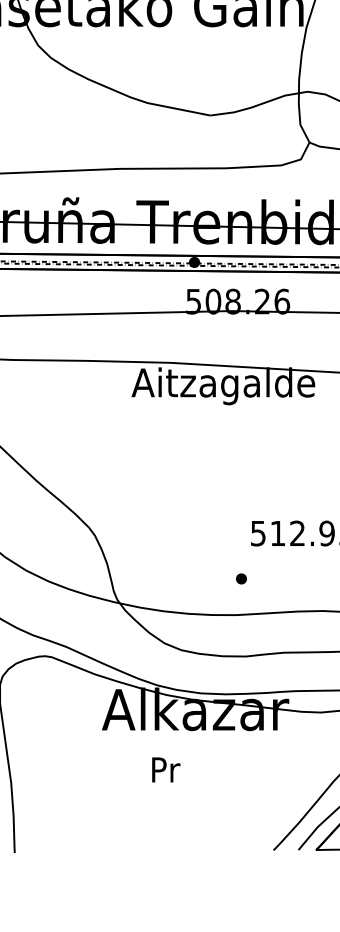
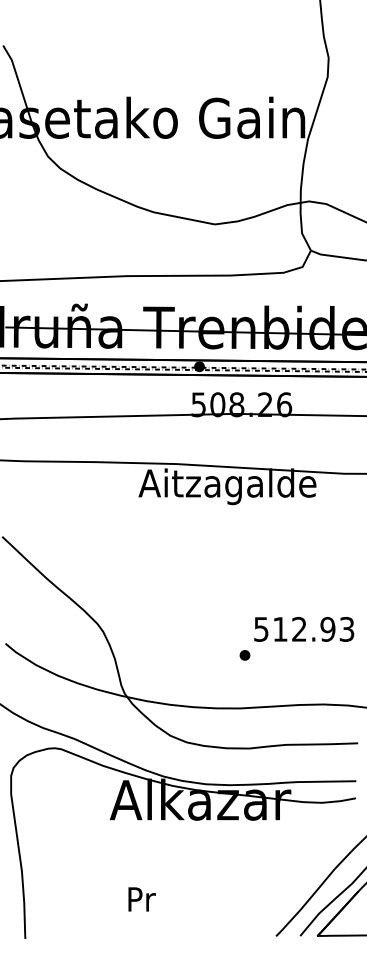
part: (240, 579) -> (244, 655), moved
text: (165, 770) -> (141, 899), moved

